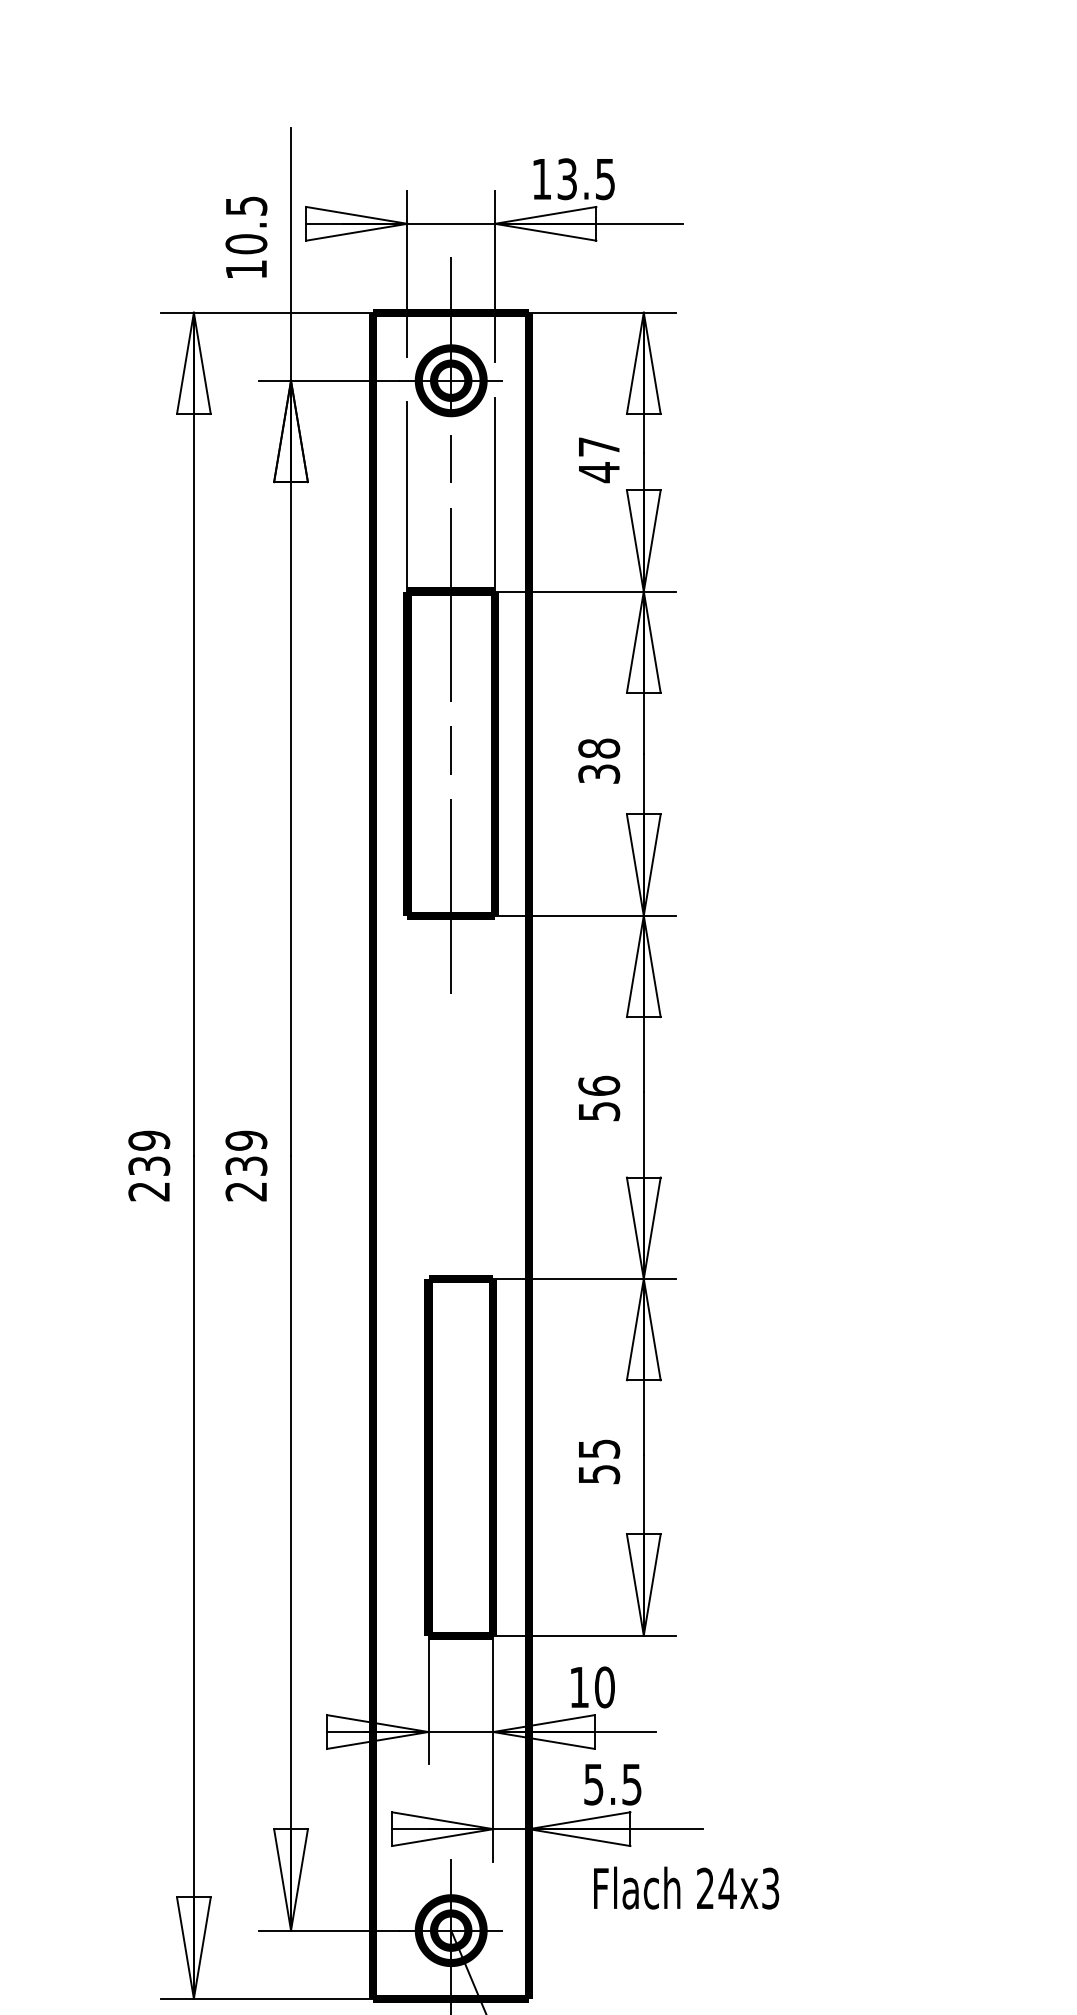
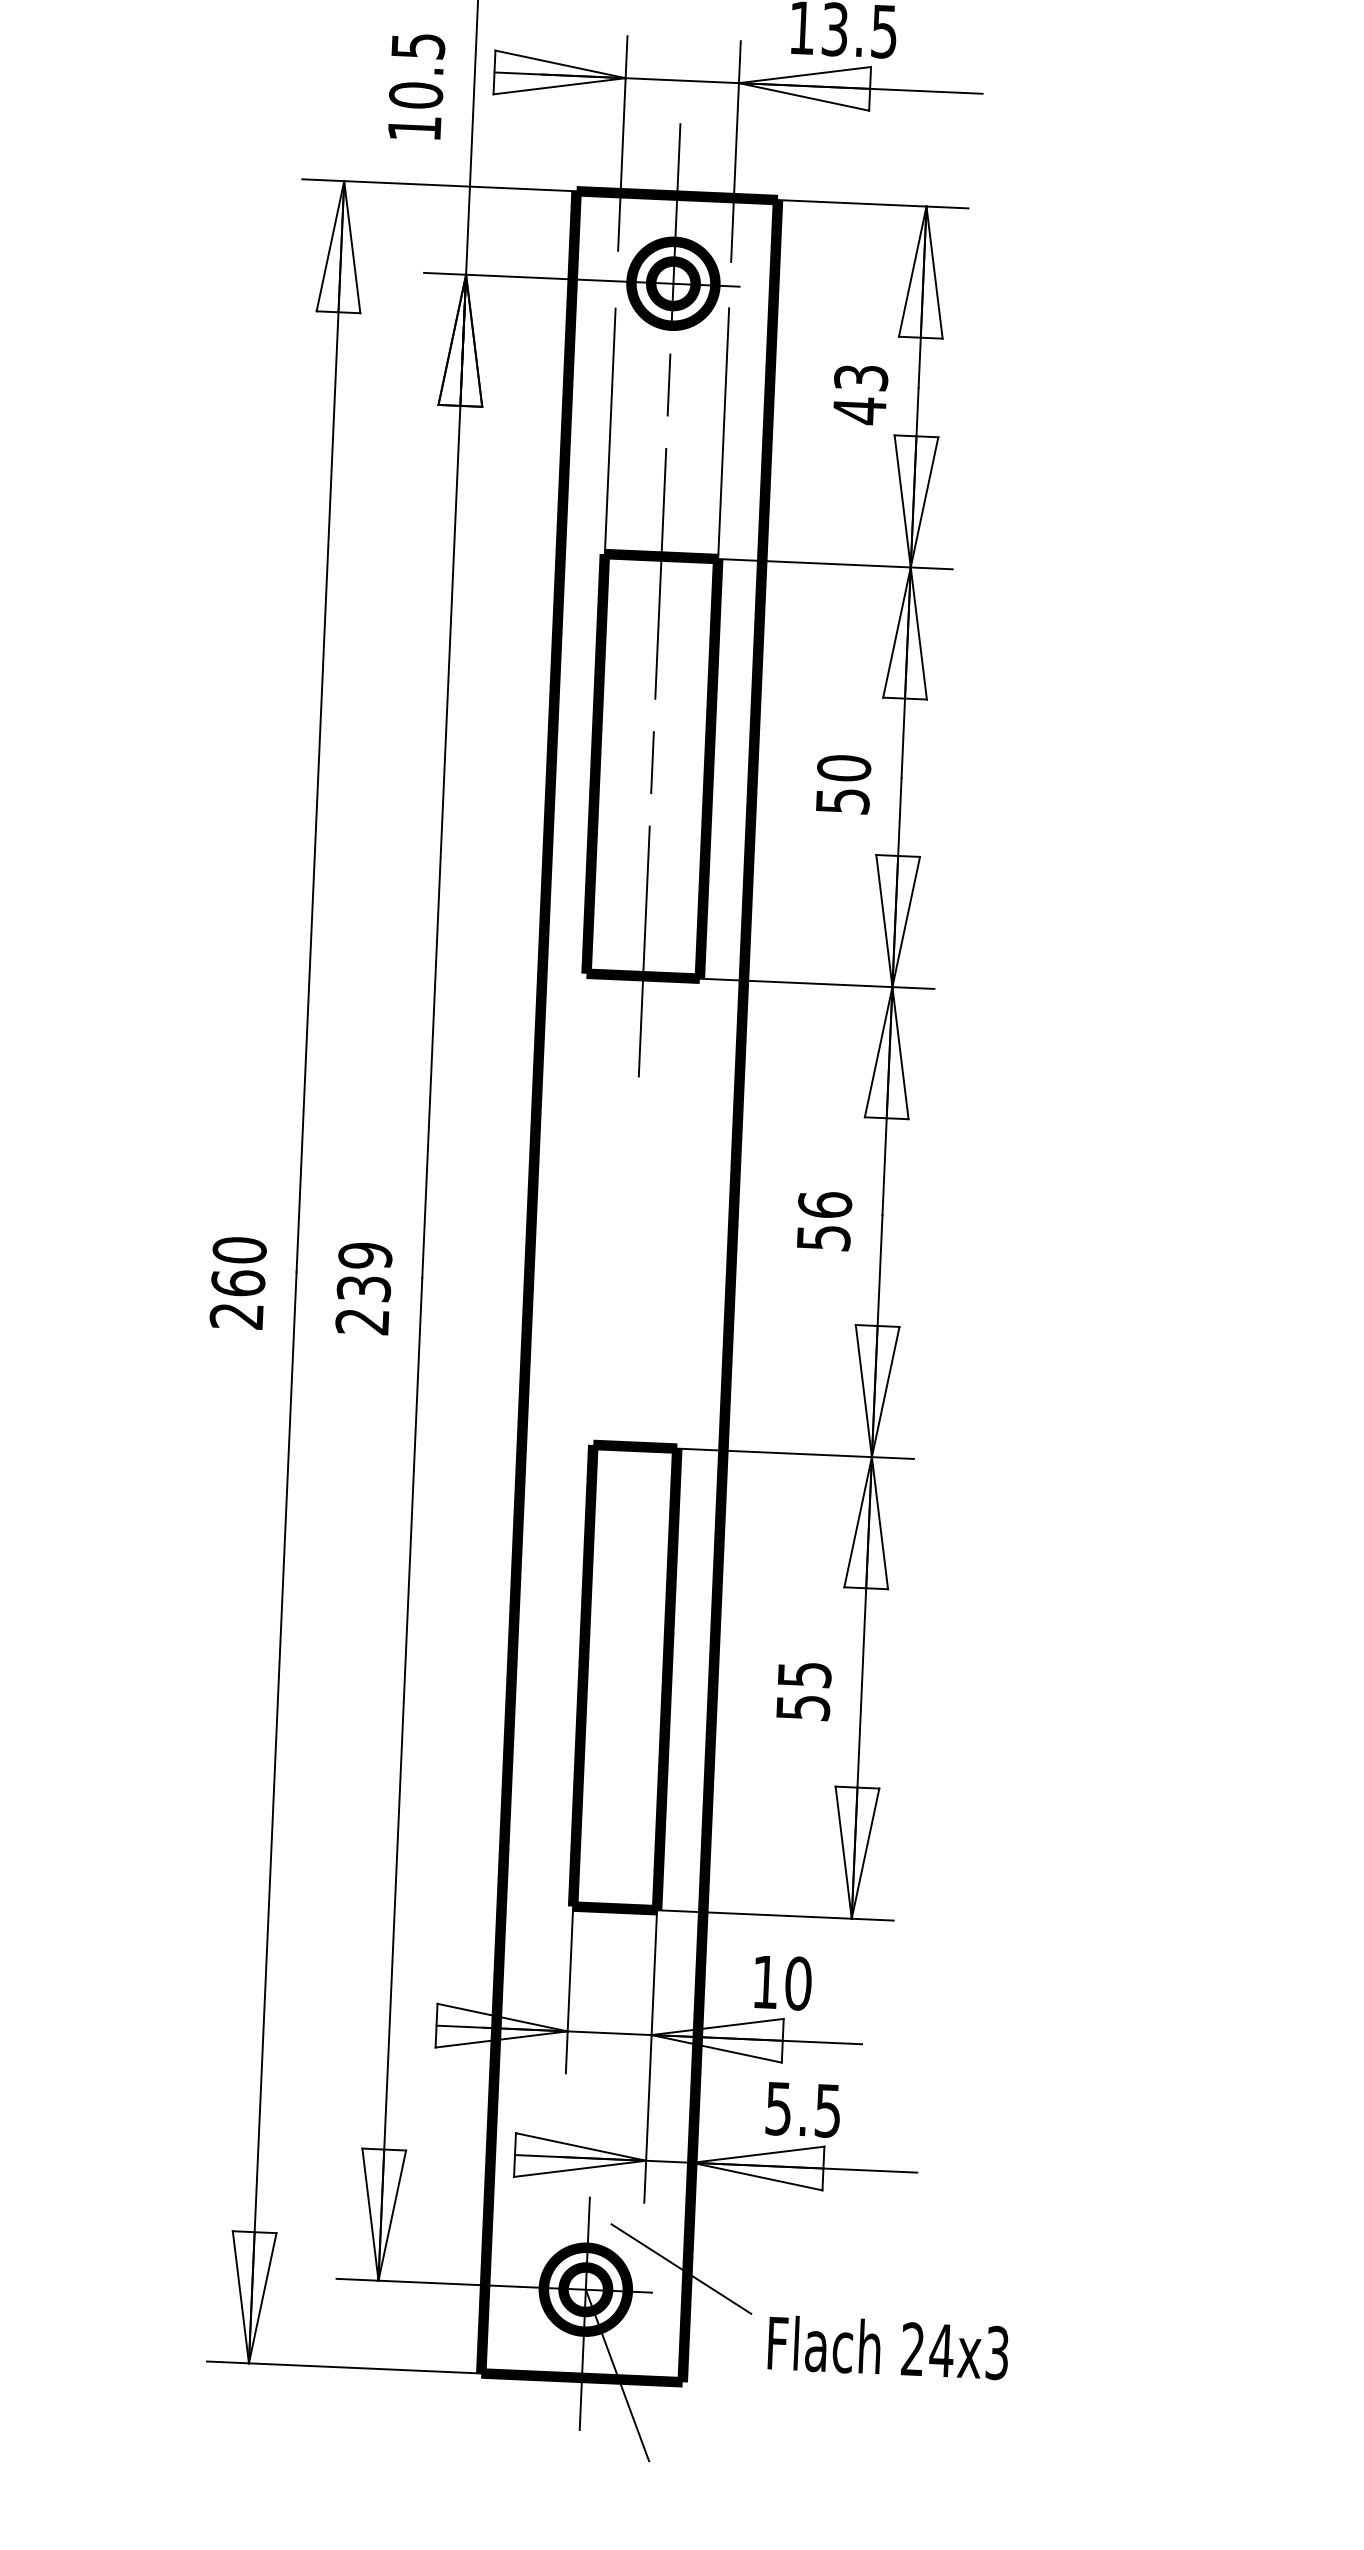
text: (599, 446) -> (861, 377), 47 -> 43
text: (598, 760) -> (842, 783), 38 -> 50
text: (149, 1152) -> (239, 1265), 239 -> 260
text: (686, 1887) -> (888, 2346), moved
line: (523, 1911) -> (680, 2269), added

